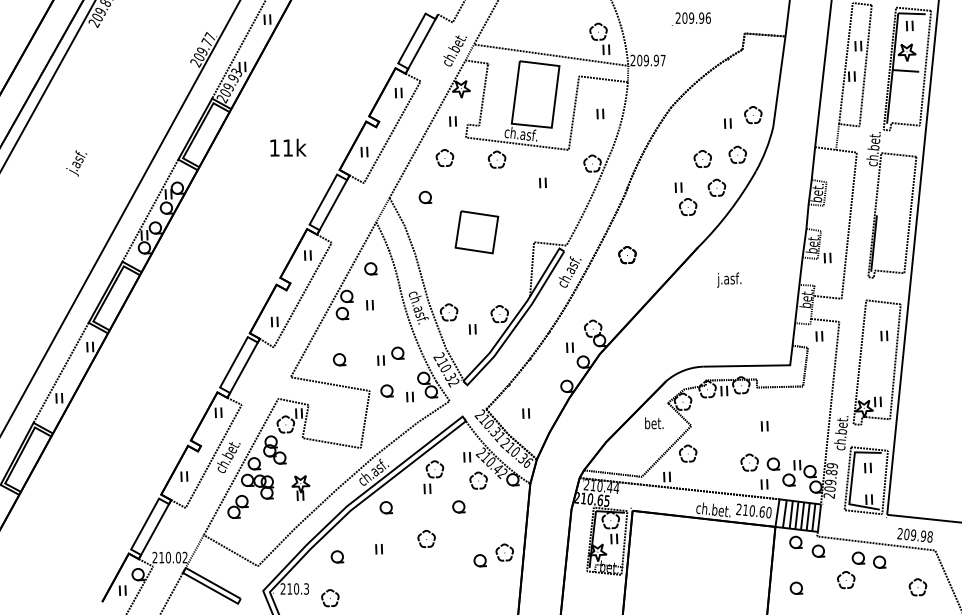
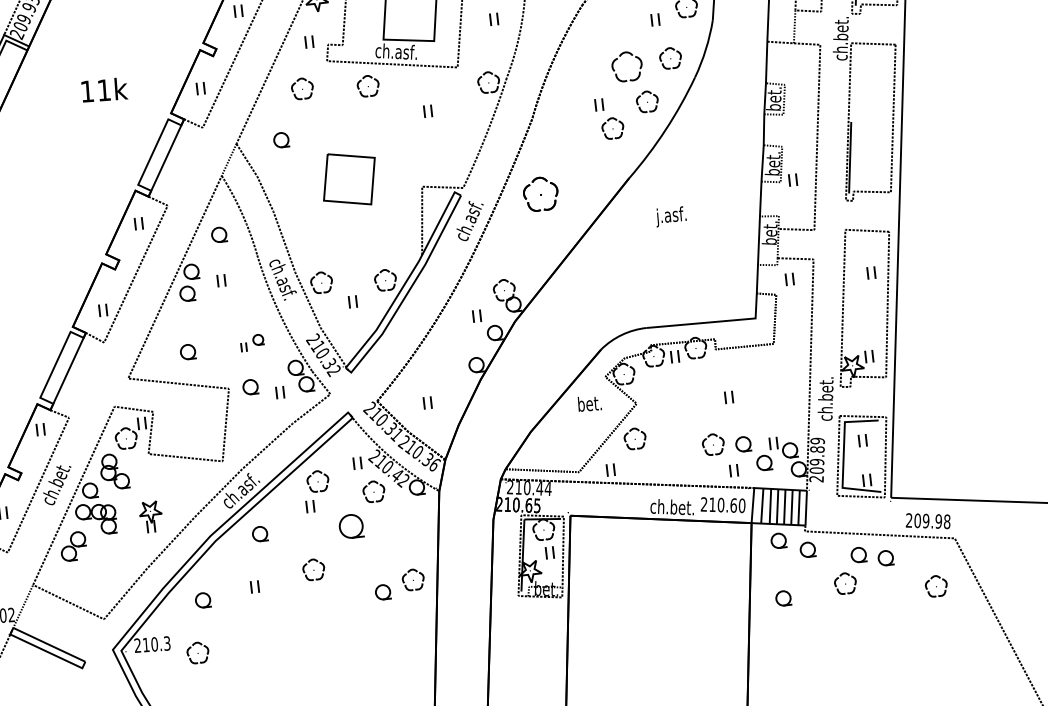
part: (702, 158) -> (626, 66), size x1.4
part: (627, 255) -> (540, 194), size x1.6
part: (390, 355) -> (251, 342), size x0.7
part: (458, 506) -> (350, 526), size x1.6

